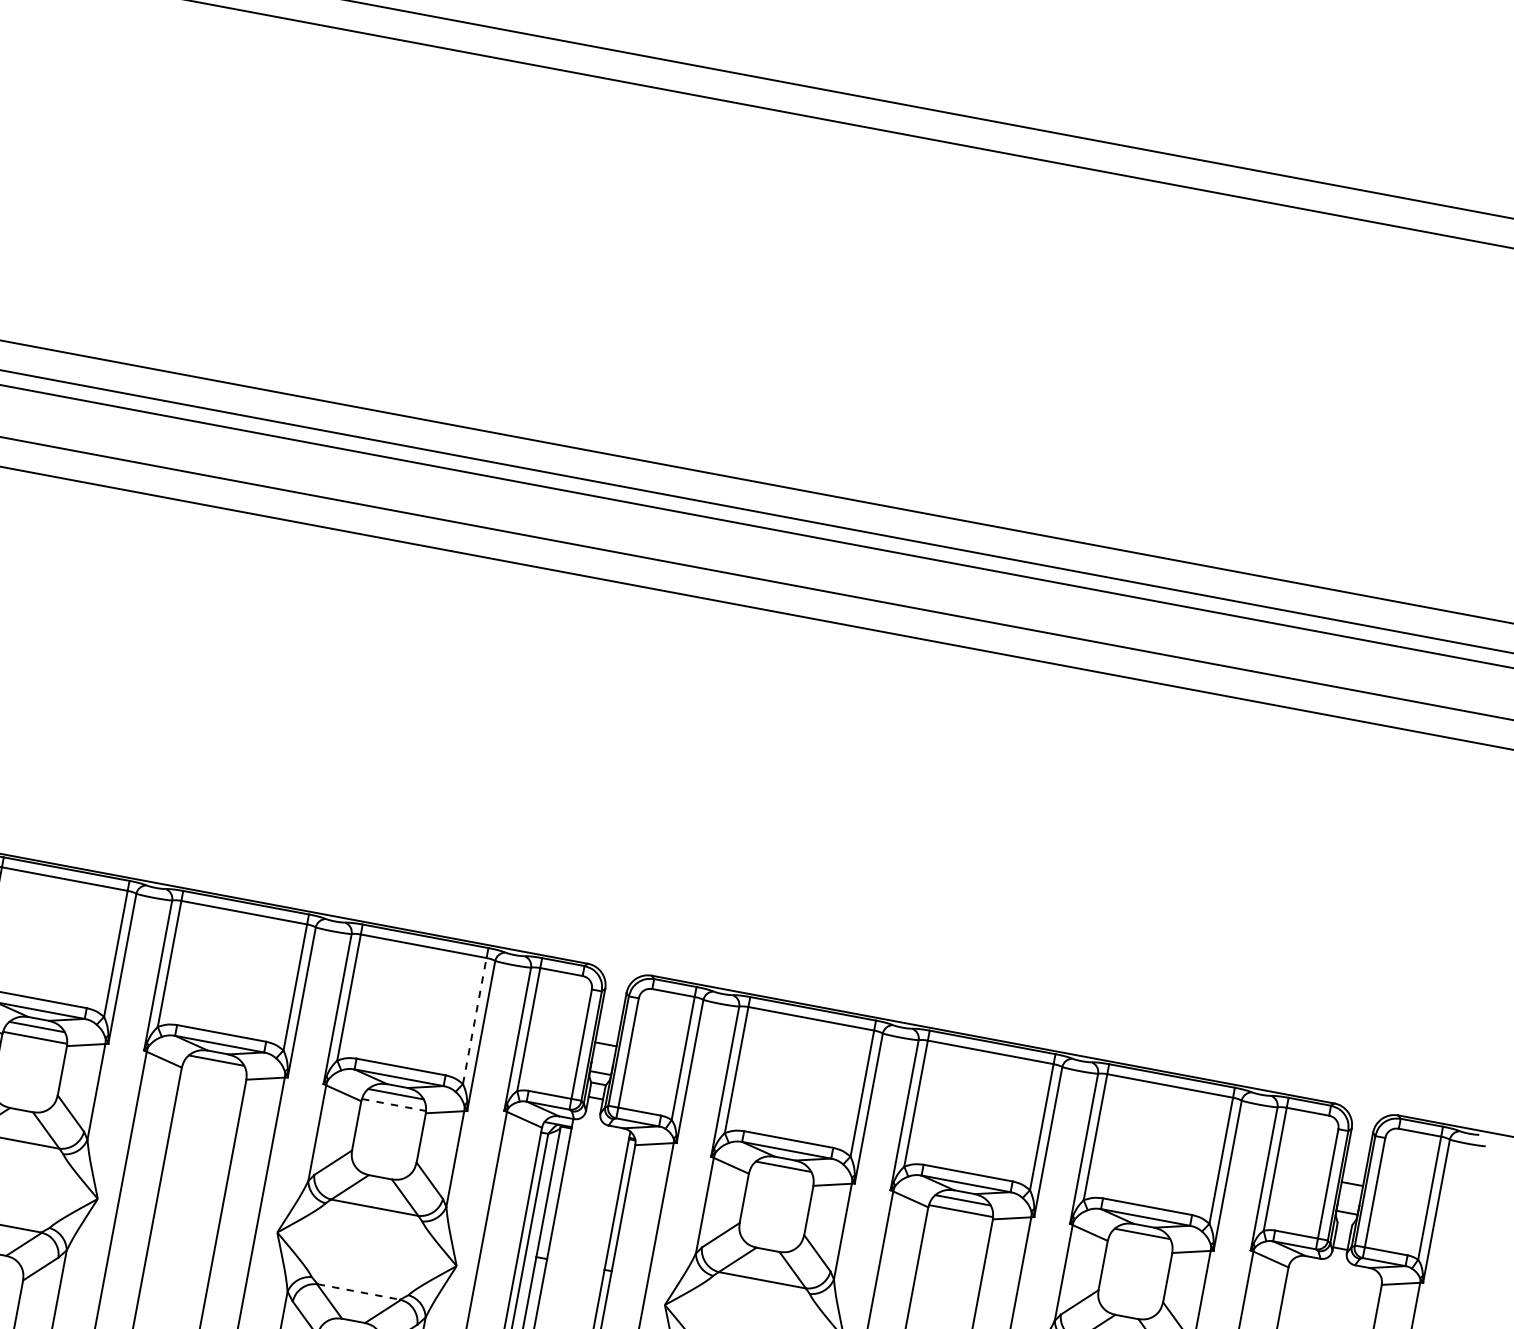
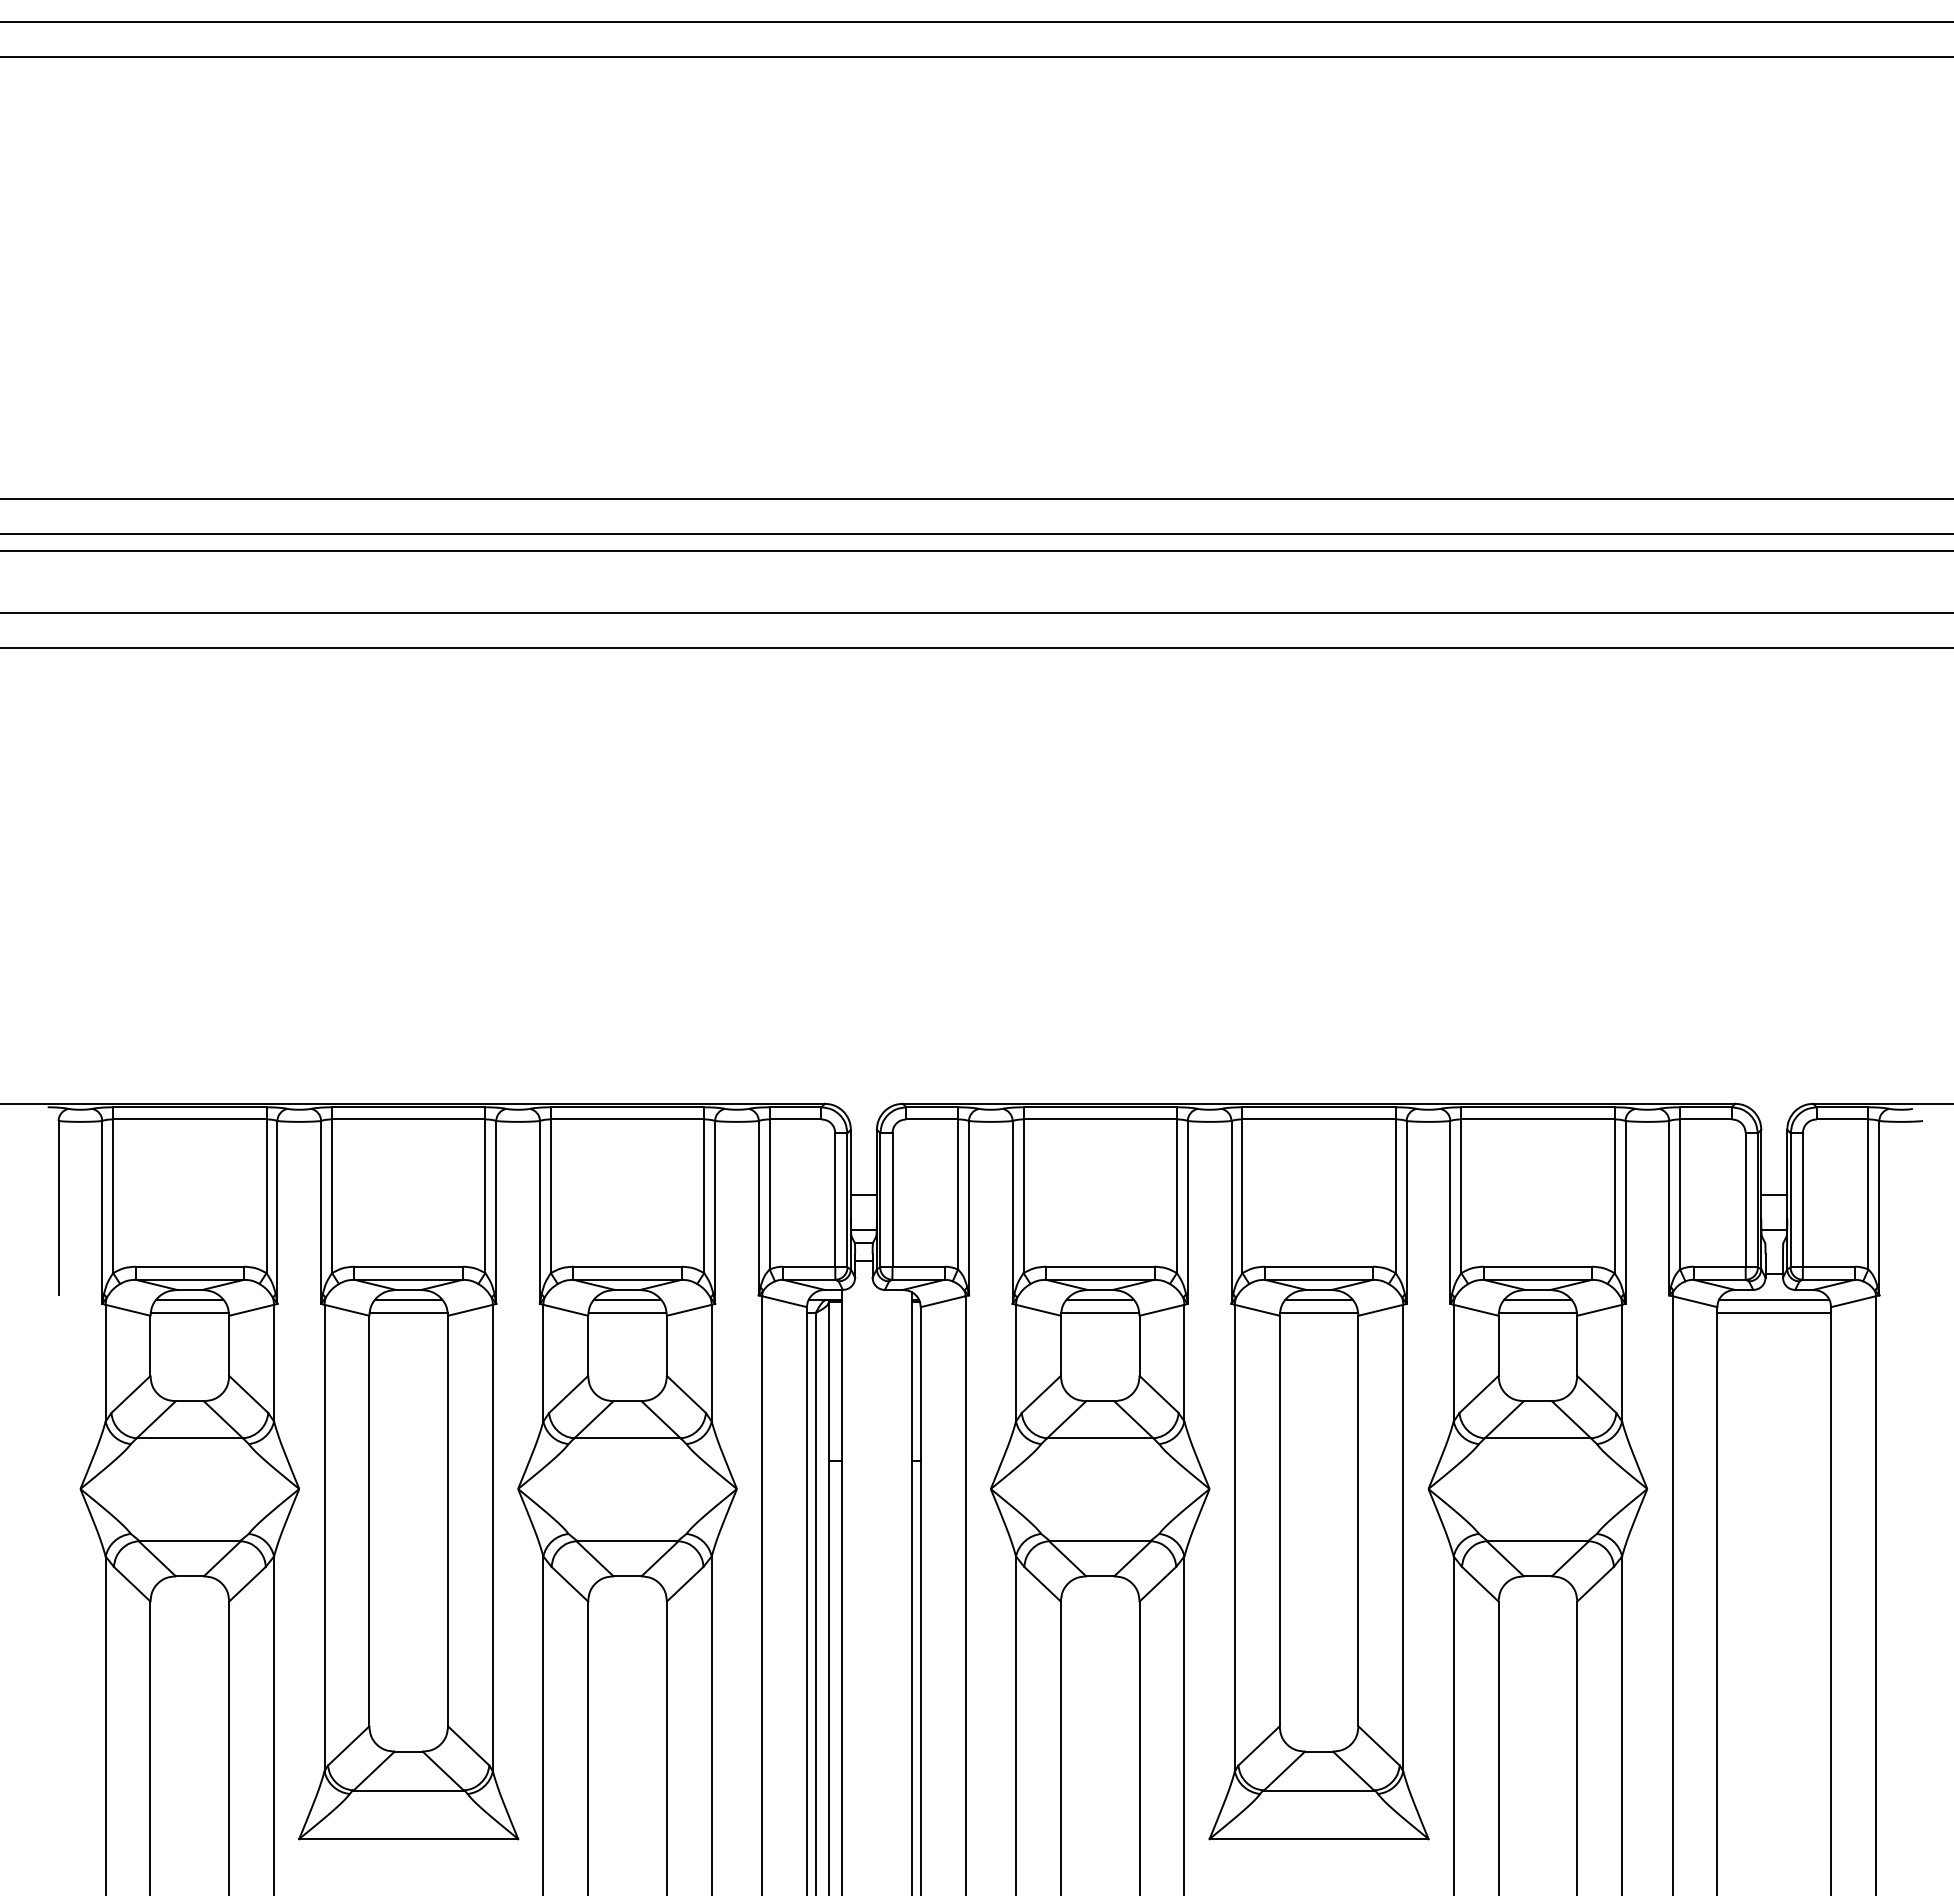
line: (474, 1021) -> (704, 1196), dashed -> solid
line: (214, 1071) -> (408, 1313), added
line: (393, 1105) -> (627, 1313), dashed -> solid
line: (781, 1177) -> (1100, 1313), added
line: (1140, 1245) -> (1537, 1313), added
line: (1336, 1269) -> (1774, 1299), added
line: (1334, 1281) -> (1774, 1313), added
line: (359, 1292) -> (628, 1541), dashed -> solid

